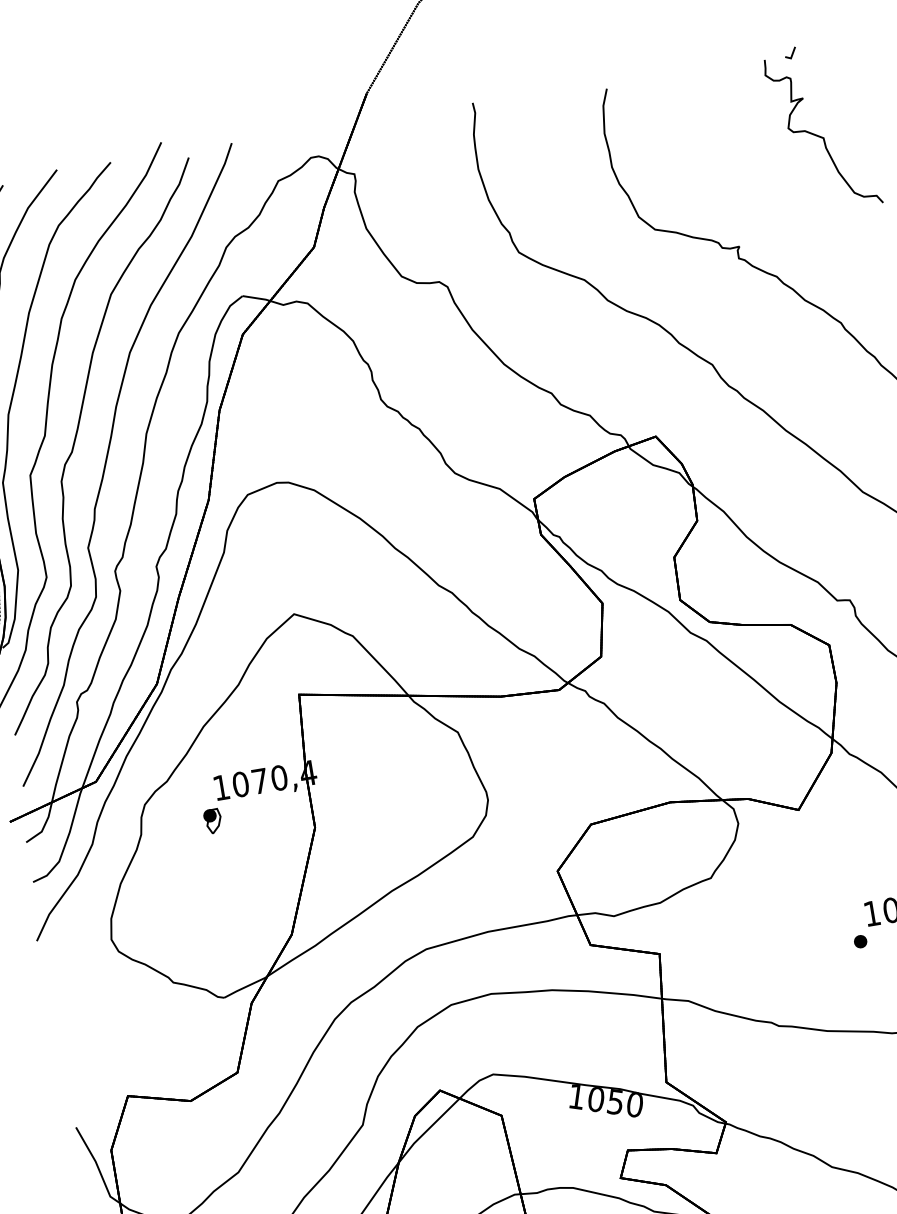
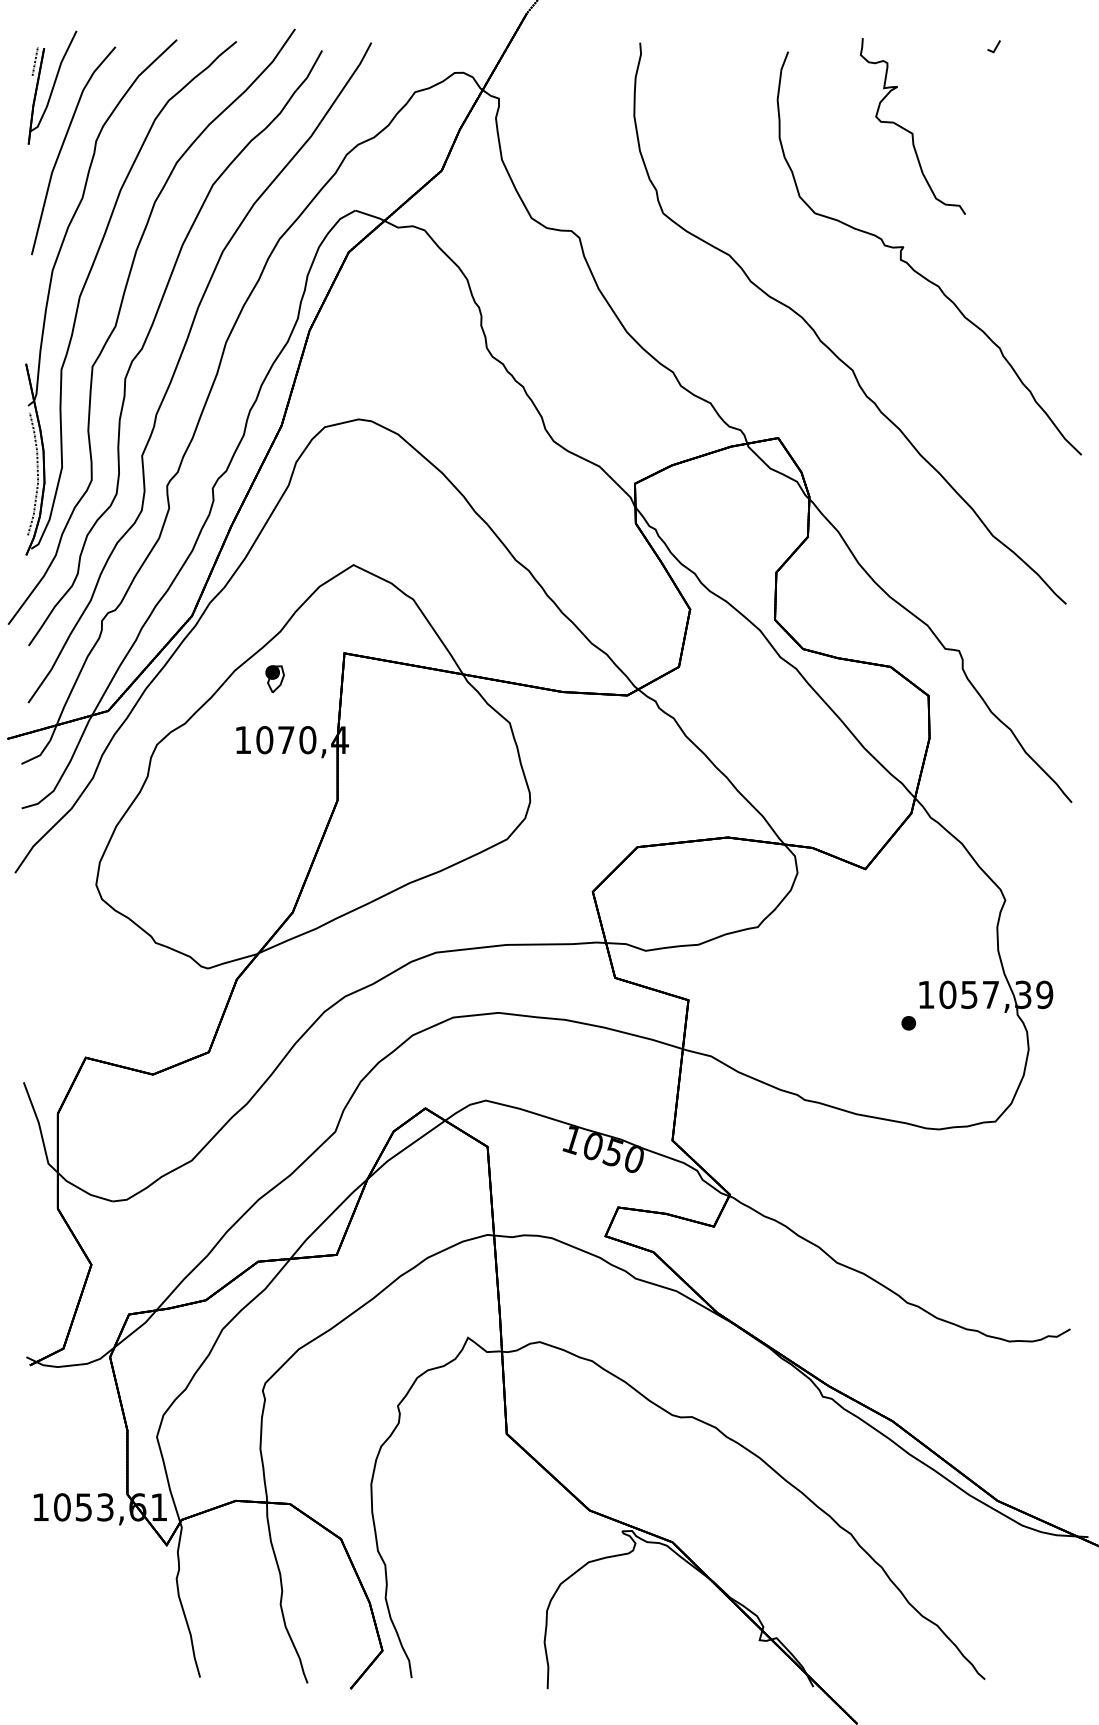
curve: (820, 135) -> (909, 130), moved
part: (212, 820) -> (274, 678), moved

